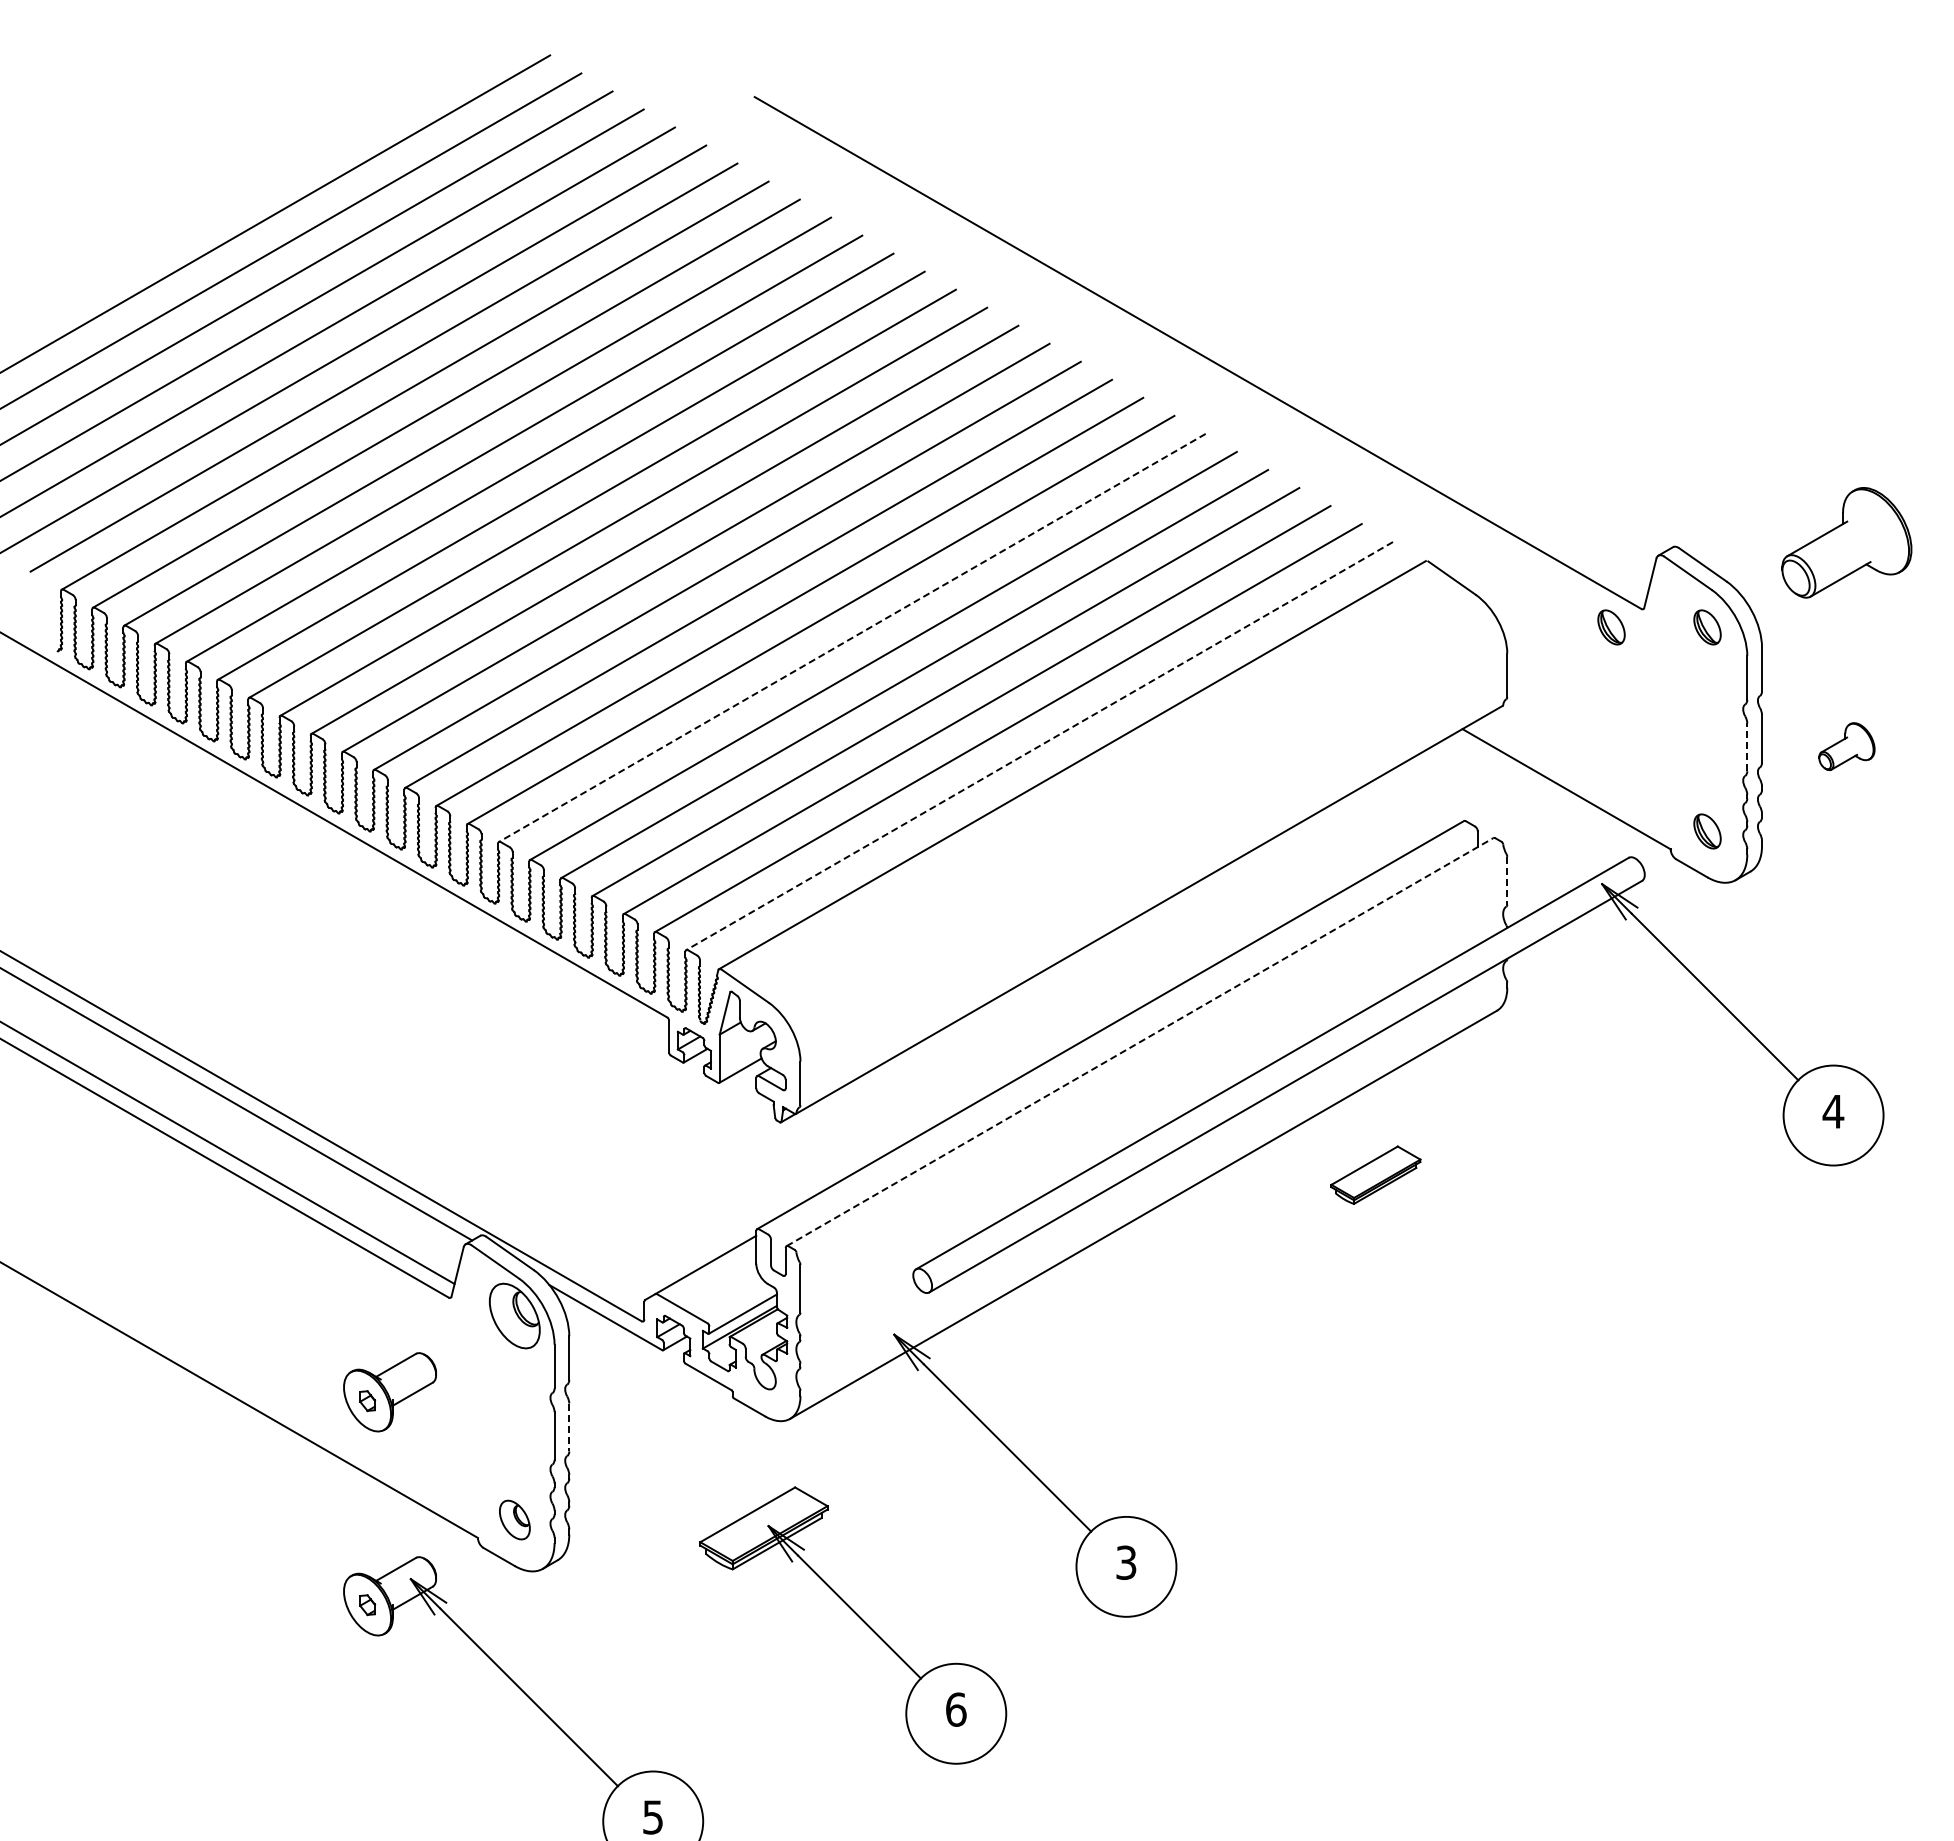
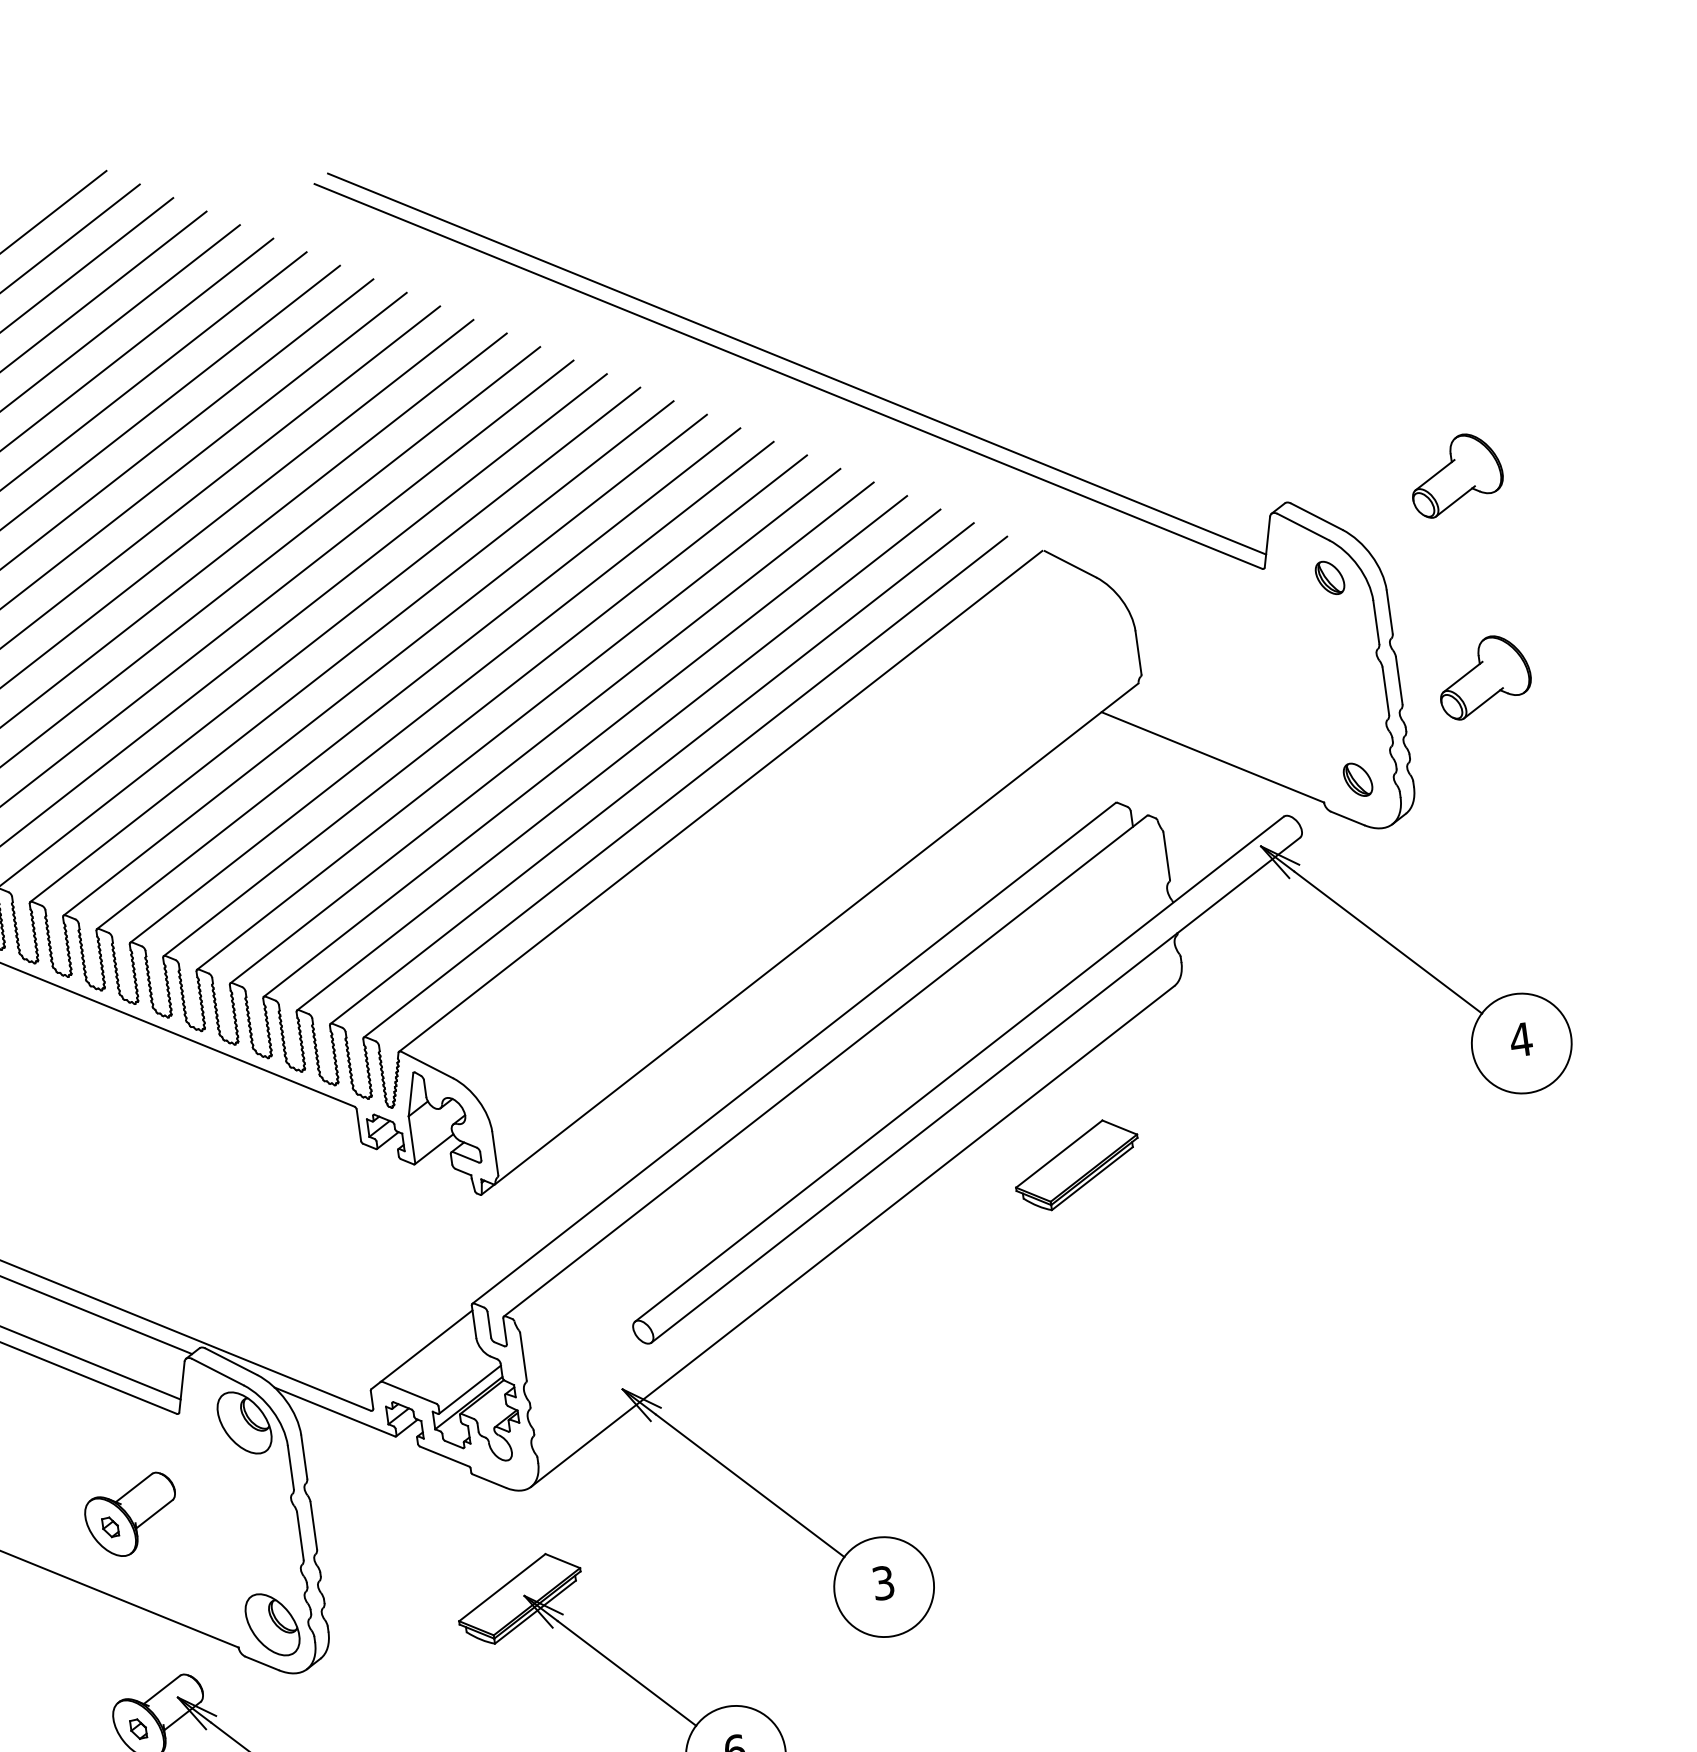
line: (1208, 341) -> (797, 363), added
part: (1846, 542) -> (1455, 474), size x0.71
part: (1611, 627) -> (1235, 591), removed
line: (851, 638) -> (484, 706), dashed -> solid
line: (1039, 746) -> (685, 787), dashed -> solid
part: (1846, 746) -> (1483, 676), size x1.67
line: (1747, 747) -> (1386, 691), dashed -> solid
line: (1507, 880) -> (1166, 855), dashed -> solid
line: (1140, 1041) -> (825, 1065), dashed -> solid
part: (1375, 1175) -> (1076, 1165), size x1.43
line: (569, 1427) -> (314, 1525), dashed -> solid
part: (514, 1519) -> (272, 1624), size x1.67

